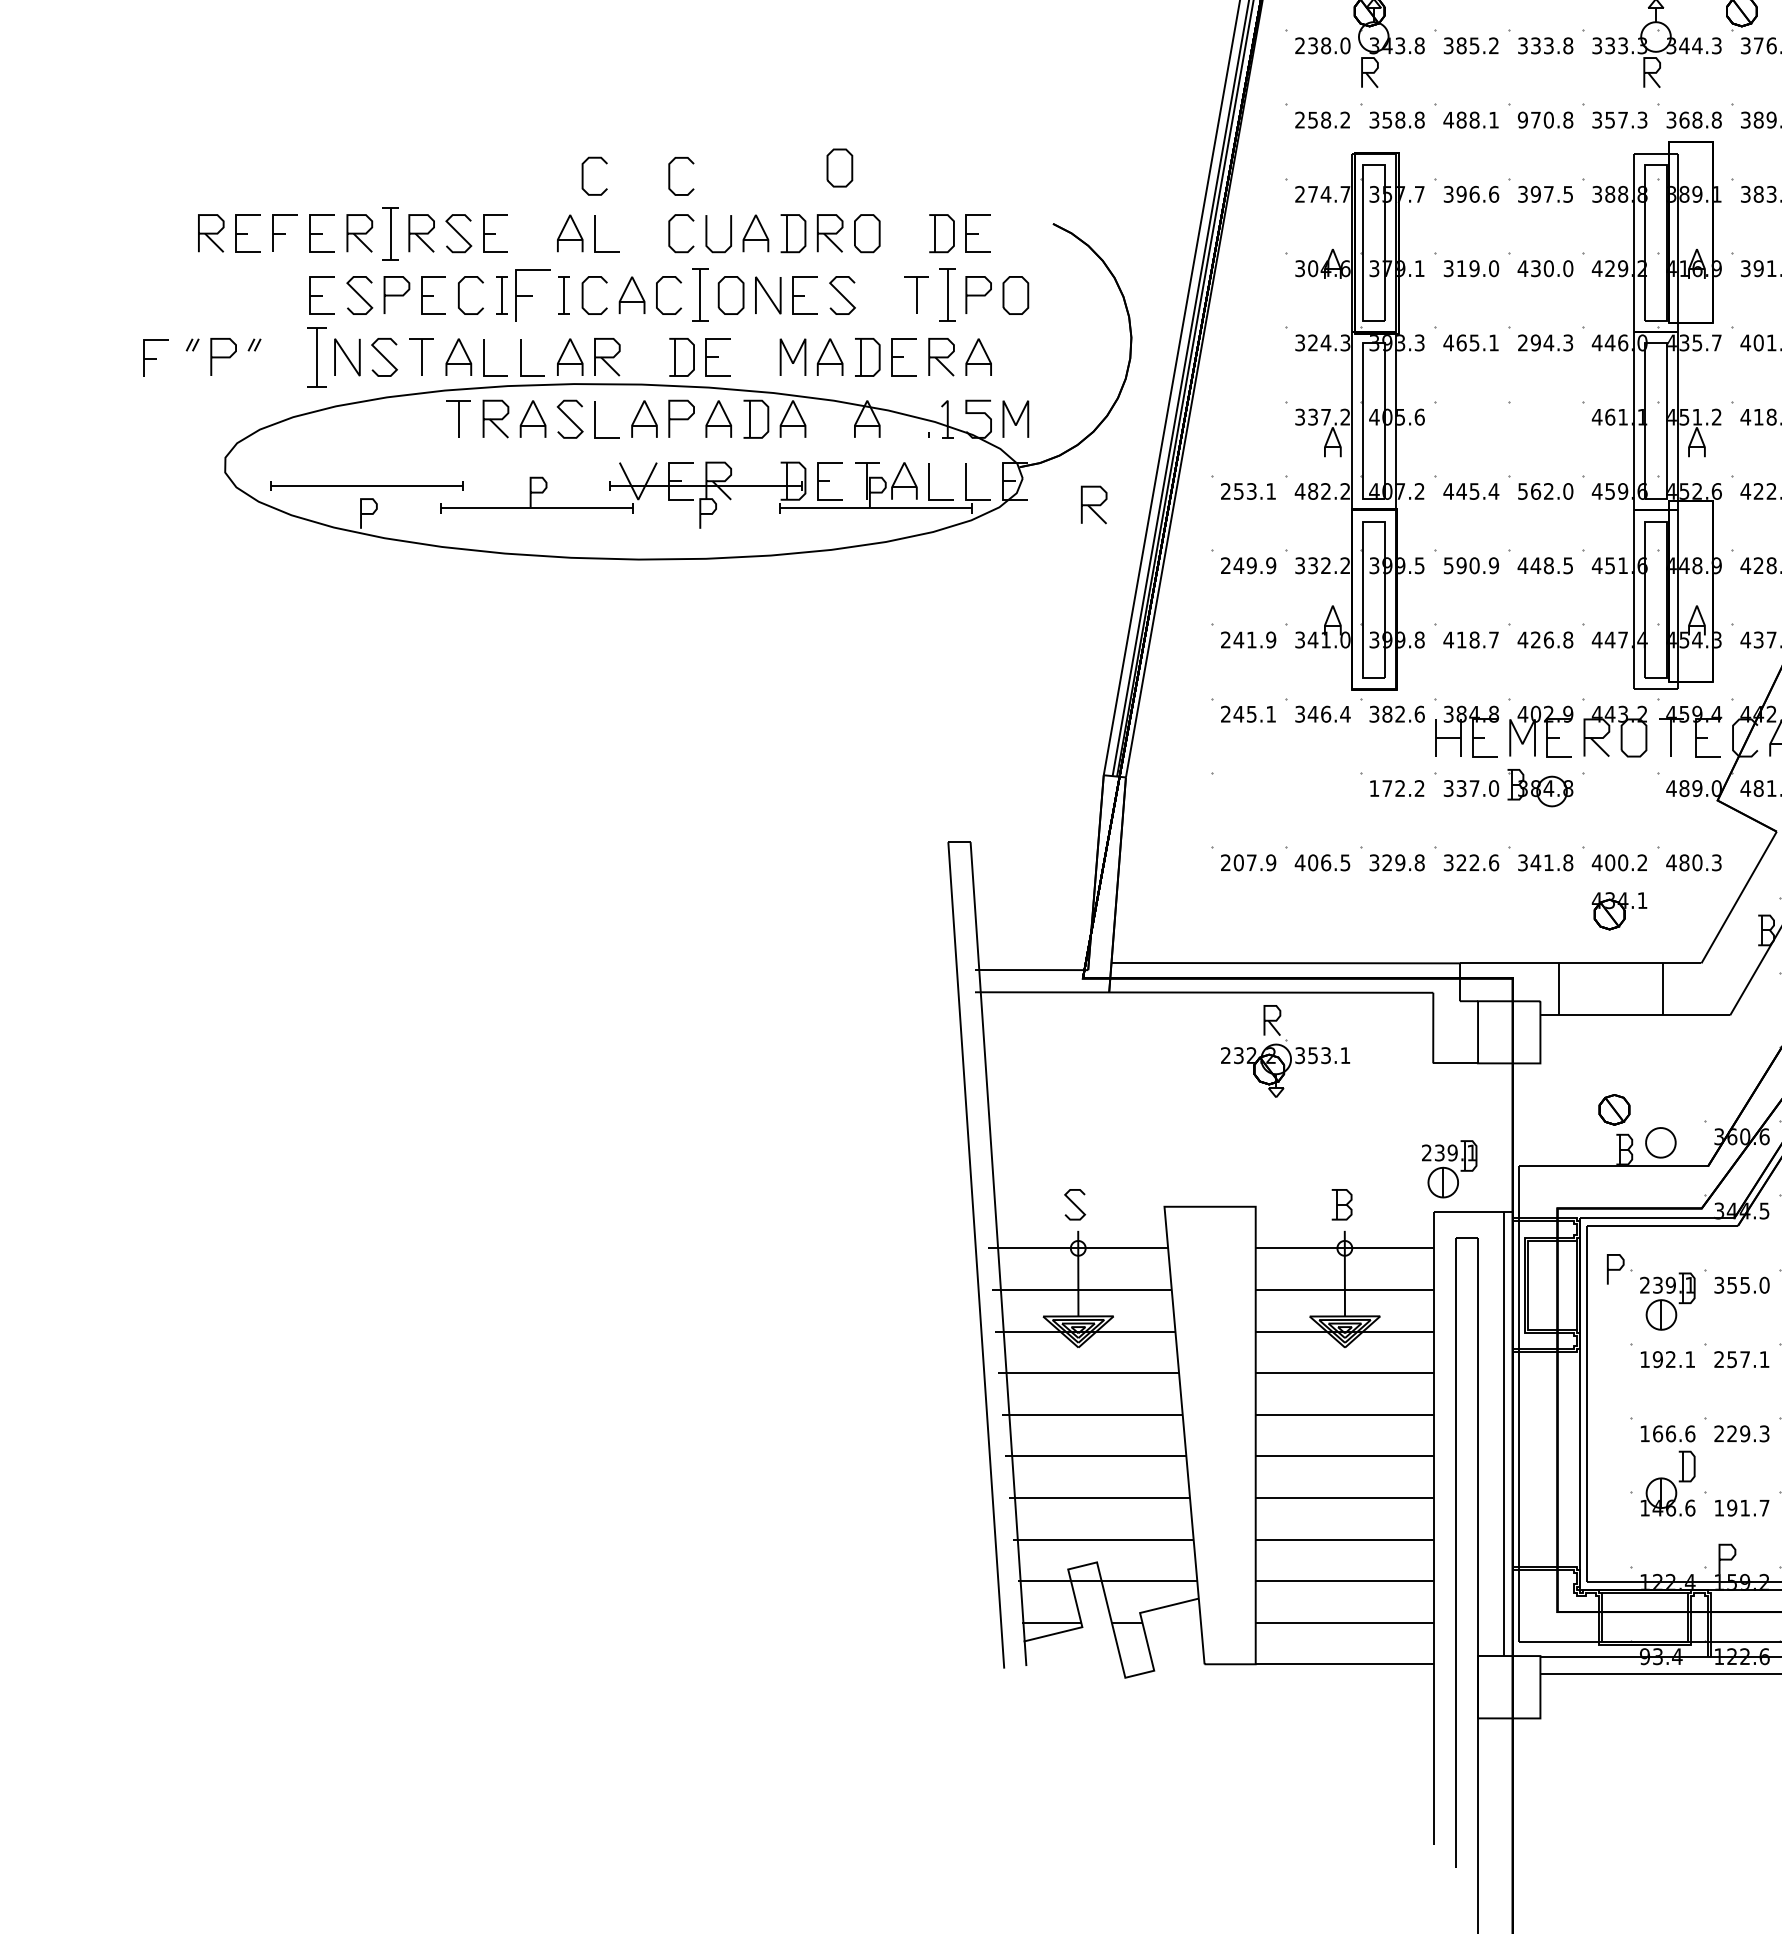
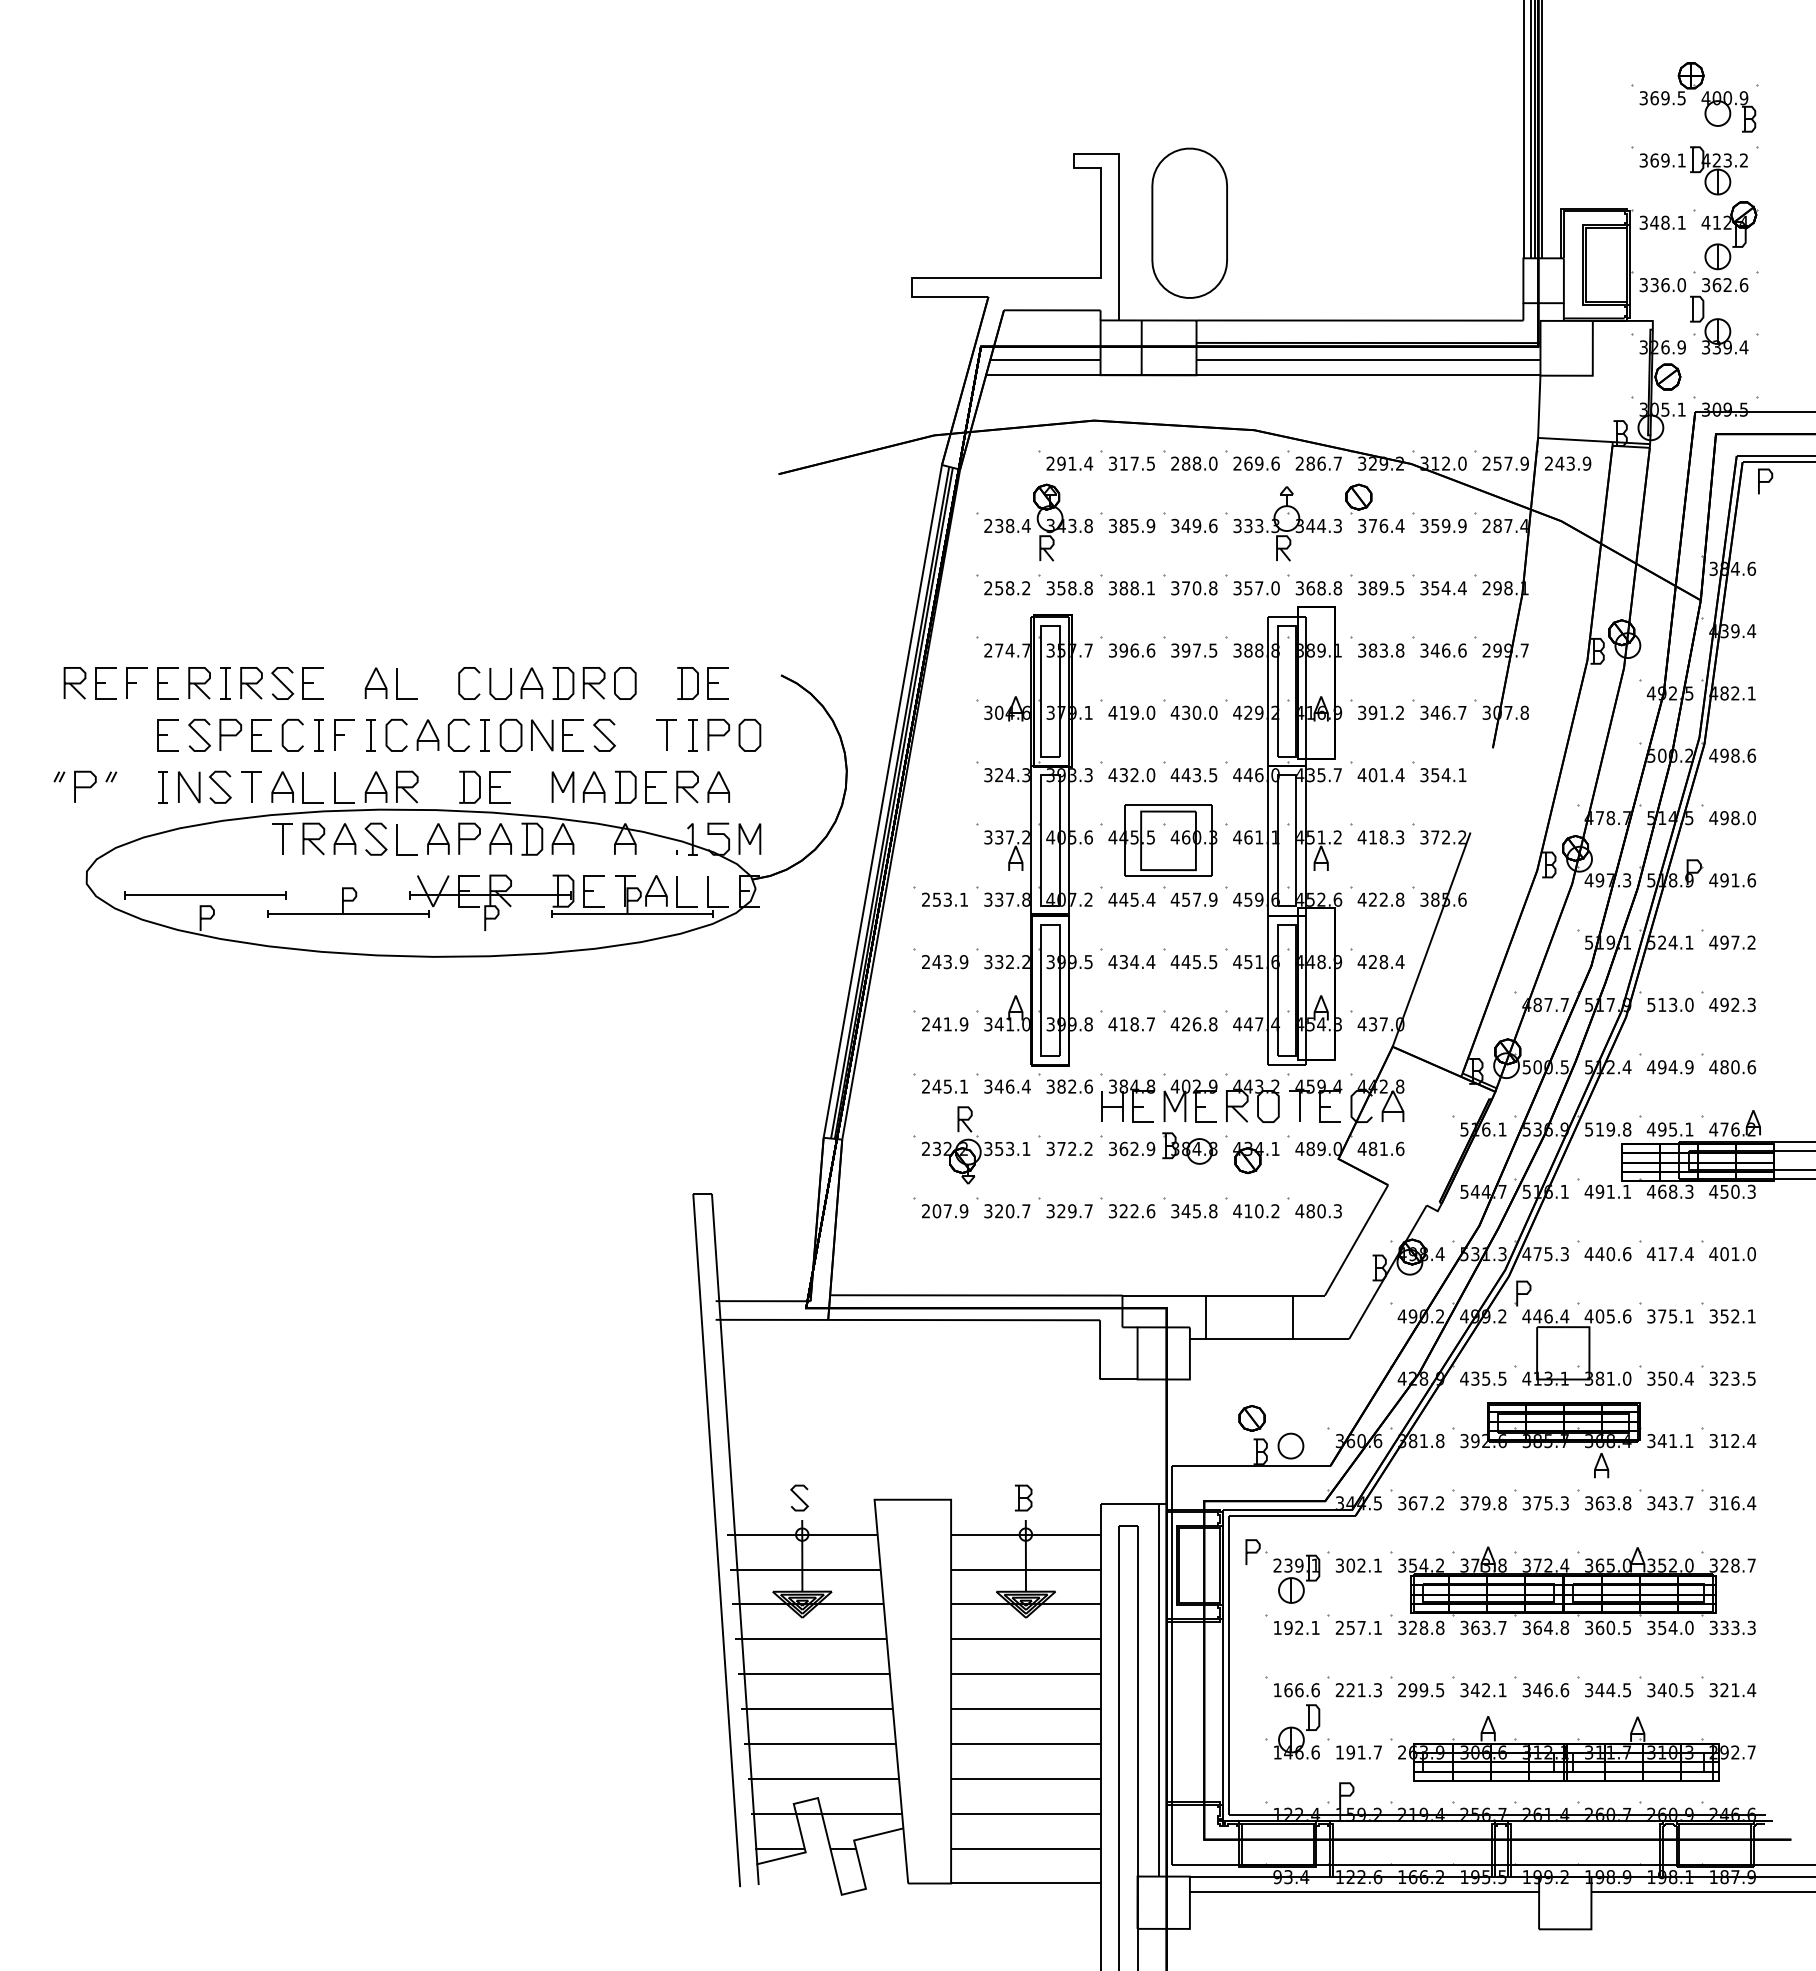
text: (1344, 45) -> (1025, 525), 238.0 -> 238.4
text: (1551, 45) -> (1199, 525), 333.8 -> 349.6
text: (1493, 46) -> (1150, 526), 385.2 -> 385.9
text: (1448, 120) -> (1112, 588), 488.1 -> 388.1
text: (1523, 120) -> (1175, 588), 970.8 -> 370.8
text: (1642, 120) -> (1275, 588), 357.3 -> 357.0
part: (840, 168) -> (602, 628), removed
curve: (583, 176) -> (387, 635), removed
curve: (670, 176) -> (460, 635), removed
part: (390, 233) -> (225, 683), size x0.71
text: (1448, 268) -> (1112, 712), 319.0 -> 419.0
part: (532, 294) -> (344, 734), size x0.71
part: (699, 295) -> (484, 735), size x0.71
part: (947, 295) -> (692, 735), size x0.71
text: (1477, 343) -> (1137, 775), 465.1 -> 432.0
text: (1544, 343) -> (1193, 775), 294.3 -> 443.5
part: (155, 357) -> (28, 787), removed
part: (315, 357) -> (162, 787), size x0.62
part: (1507, 420) -> (1162, 840), added
text: (1321, 491) -> (1006, 899), 482.2 -> 337.8
text: (1544, 491) -> (1193, 899), 562.0 -> 457.9
part: (1094, 504) -> (815, 910), removed
text: (1251, 565) -> (947, 961), 249.9 -> 243.9
text: (1470, 566) -> (1131, 962), 590.9 -> 434.4
text: (1548, 566) -> (1196, 962), 448.5 -> 445.5
text: (1374, 788) -> (1050, 1148), 172.2 -> 372.2
text: (1476, 788) -> (1136, 1148), 337.0 -> 362.9
text: (1321, 863) -> (1006, 1211), 406.5 -> 320.7
text: (1419, 863) -> (1088, 1211), 329.8 -> 329.7
text: (1548, 863) -> (1196, 1211), 341.8 -> 345.8
text: (1610, 863) -> (1248, 1211), 400.2 -> 410.2
part: (1619, 910) -> (1256, 1157), moved
part: (1285, 1051) -> (976, 1145), moved
part: (1449, 1168) -> (1113, 1467), removed
text: (1748, 1285) -> (1364, 1565), 355.0 -> 302.1
text: (1744, 1434) -> (1361, 1690), 229.3 -> 221.3

